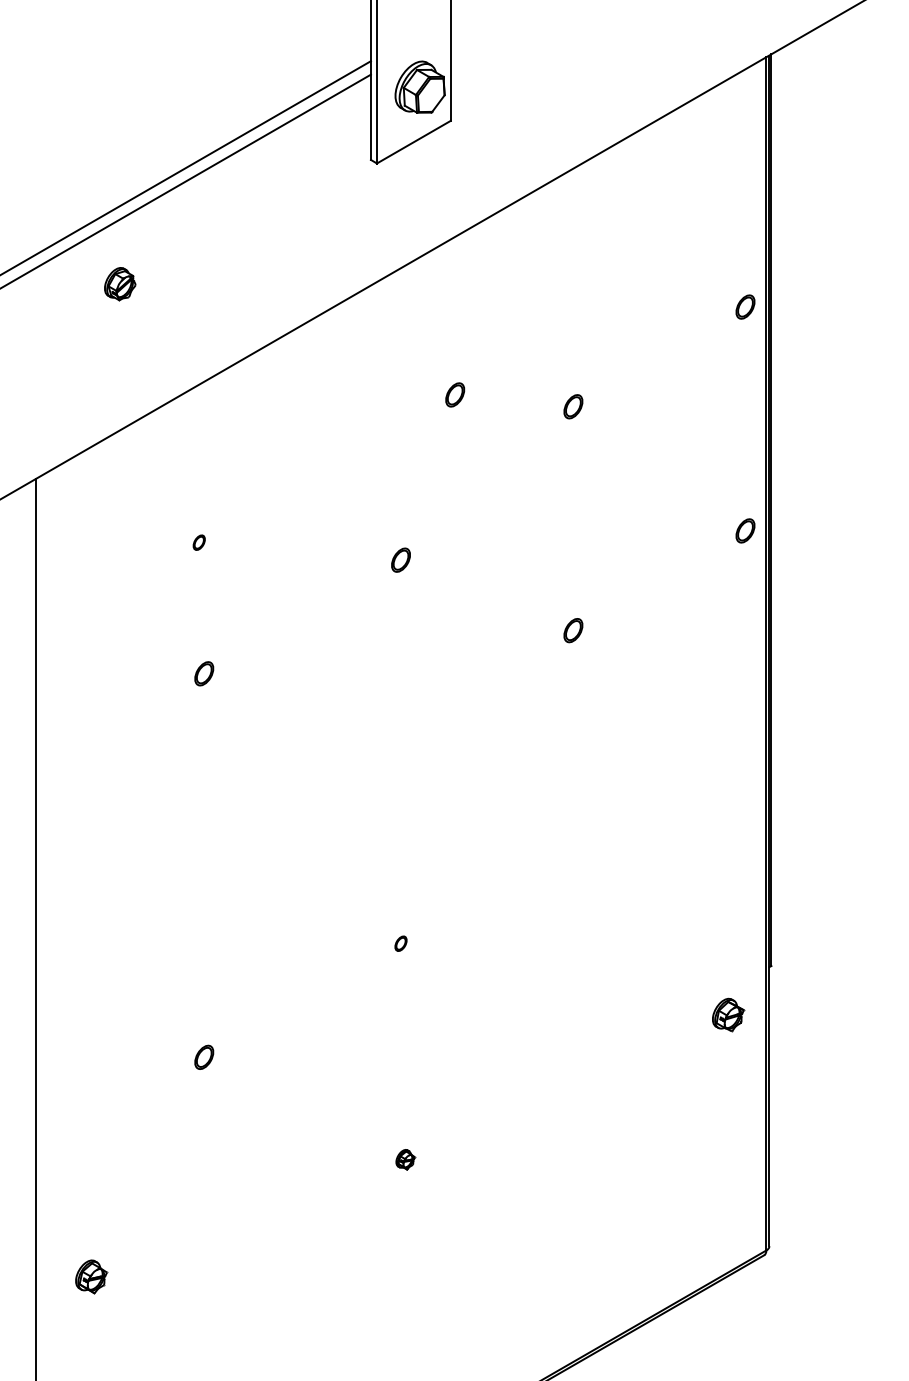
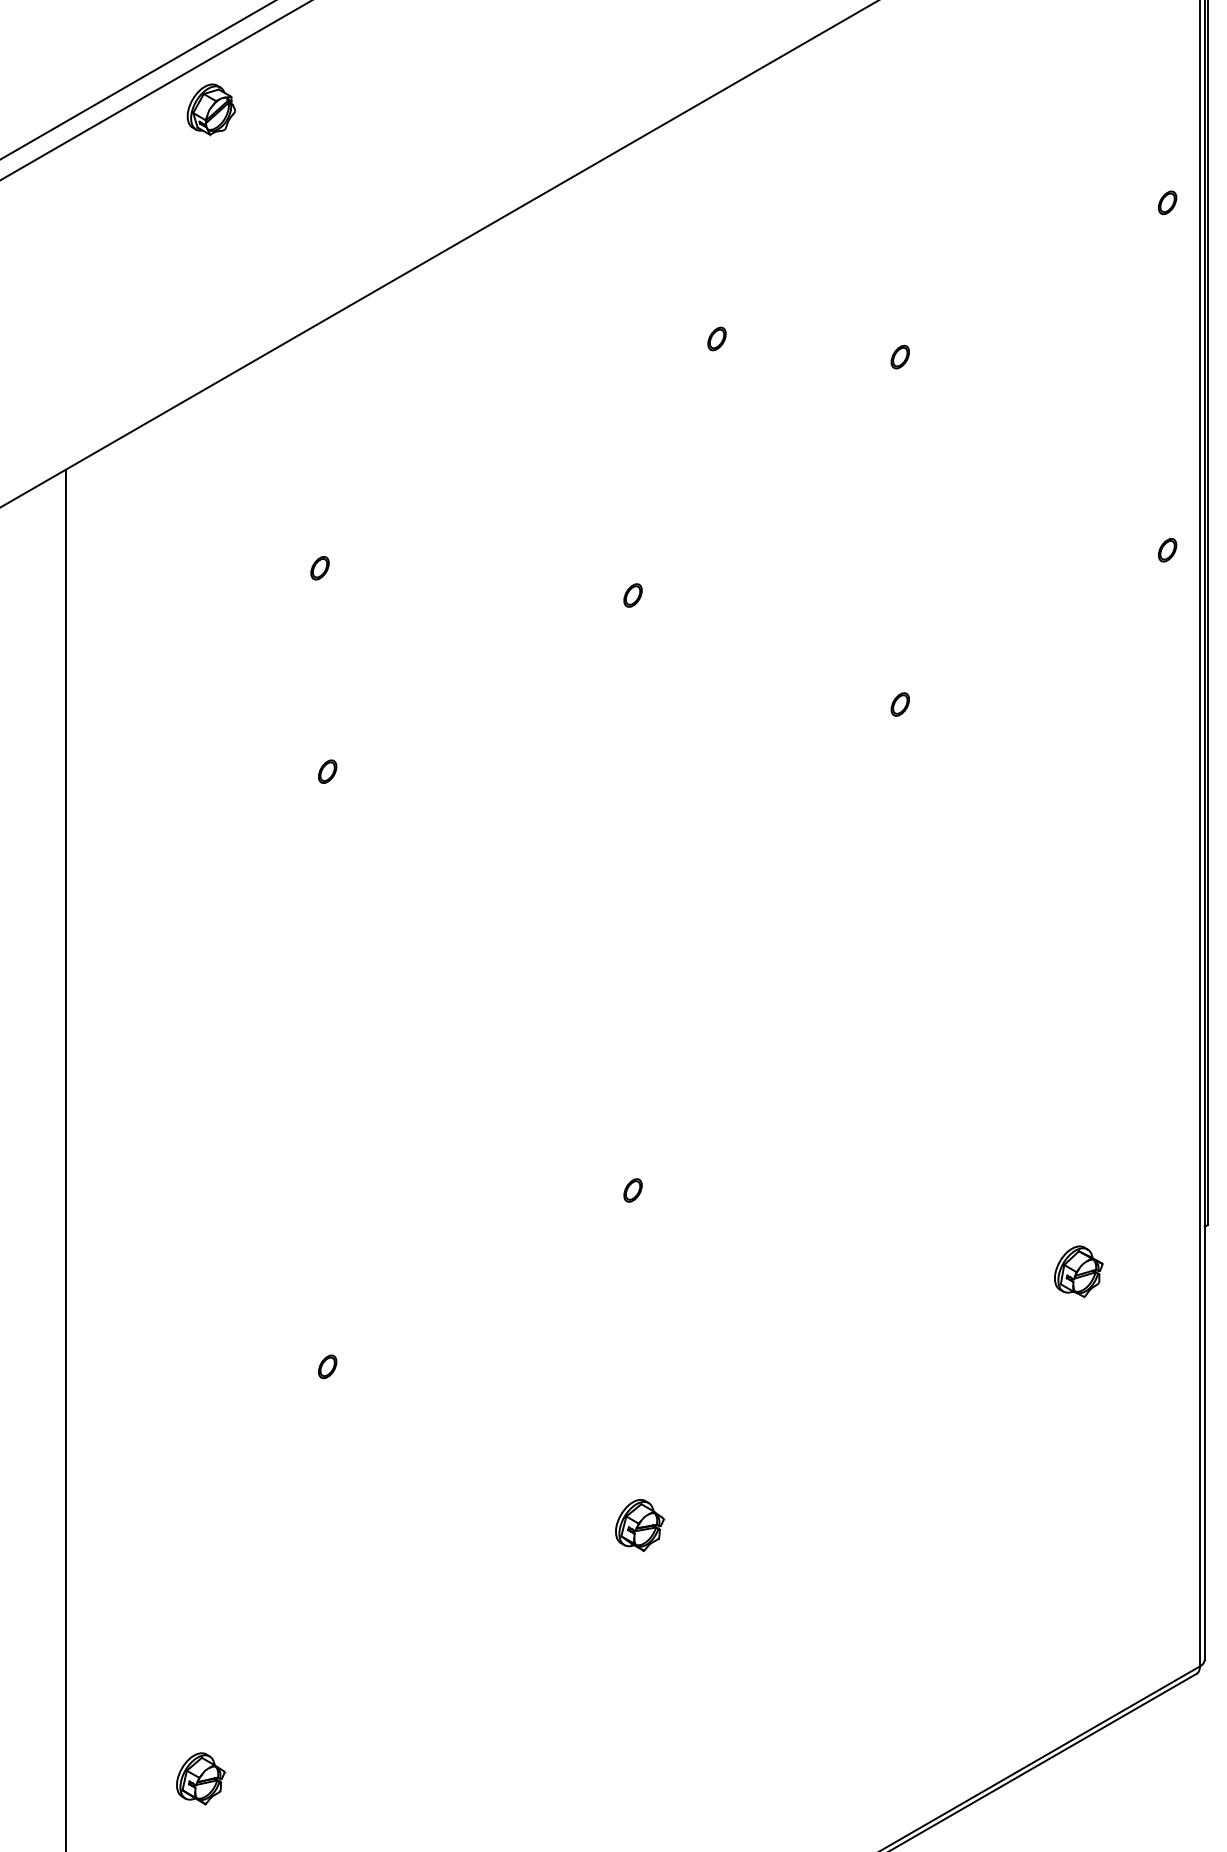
part: (120, 284) -> (211, 110), moved
part: (745, 307) -> (1167, 203), size x0.62
part: (454, 394) -> (716, 338), size x0.62
part: (572, 406) -> (899, 356), size x0.62
part: (745, 531) -> (1167, 550), size x0.62
part: (400, 560) -> (632, 595), size x0.62
part: (572, 630) -> (899, 704), size x0.62
part: (203, 673) -> (326, 771), size x0.62
part: (728, 1014) -> (1079, 1270), moved
part: (203, 1057) -> (326, 1366), size x0.62
part: (405, 1159) -> (640, 1525), size x1.67
part: (91, 1276) -> (200, 1778), moved

